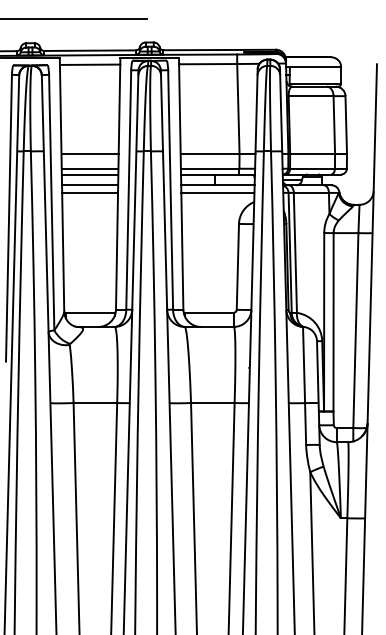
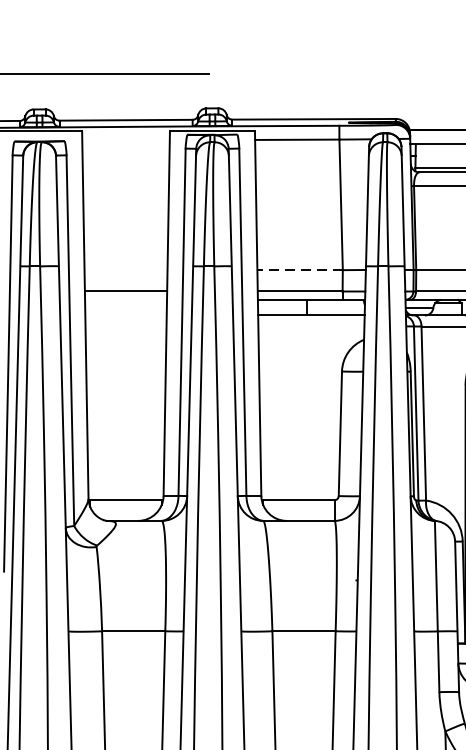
line: (89, 64) -> (125, 140), removed
line: (89, 154) -> (125, 270), removed
line: (209, 154) -> (299, 270), solid -> dashed
line: (89, 174) -> (125, 299), removed
line: (90, 185) -> (126, 315), removed
line: (90, 192) -> (126, 325), removed
line: (217, 192) -> (310, 325), removed

